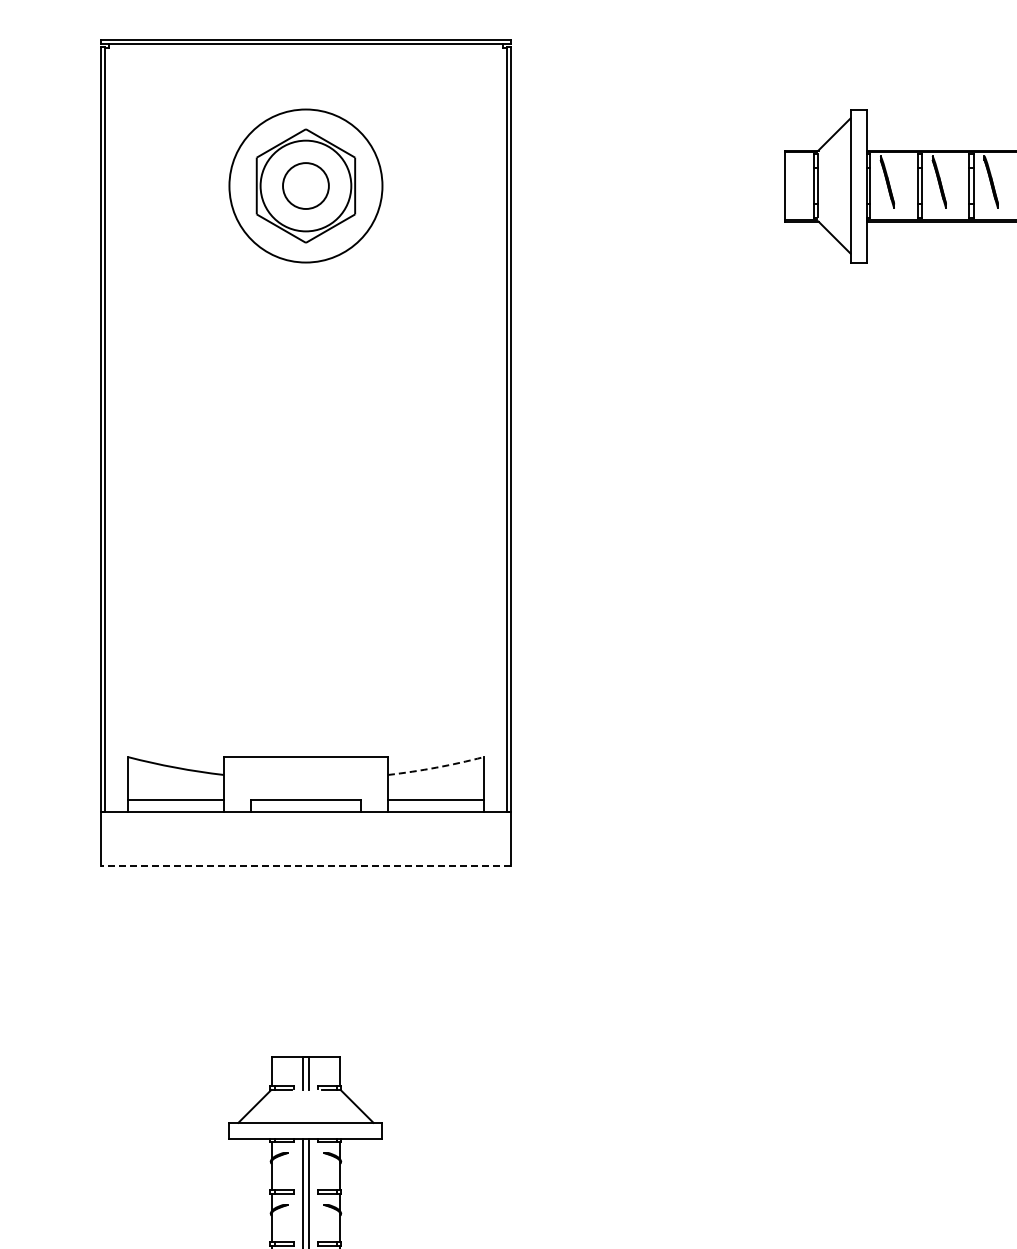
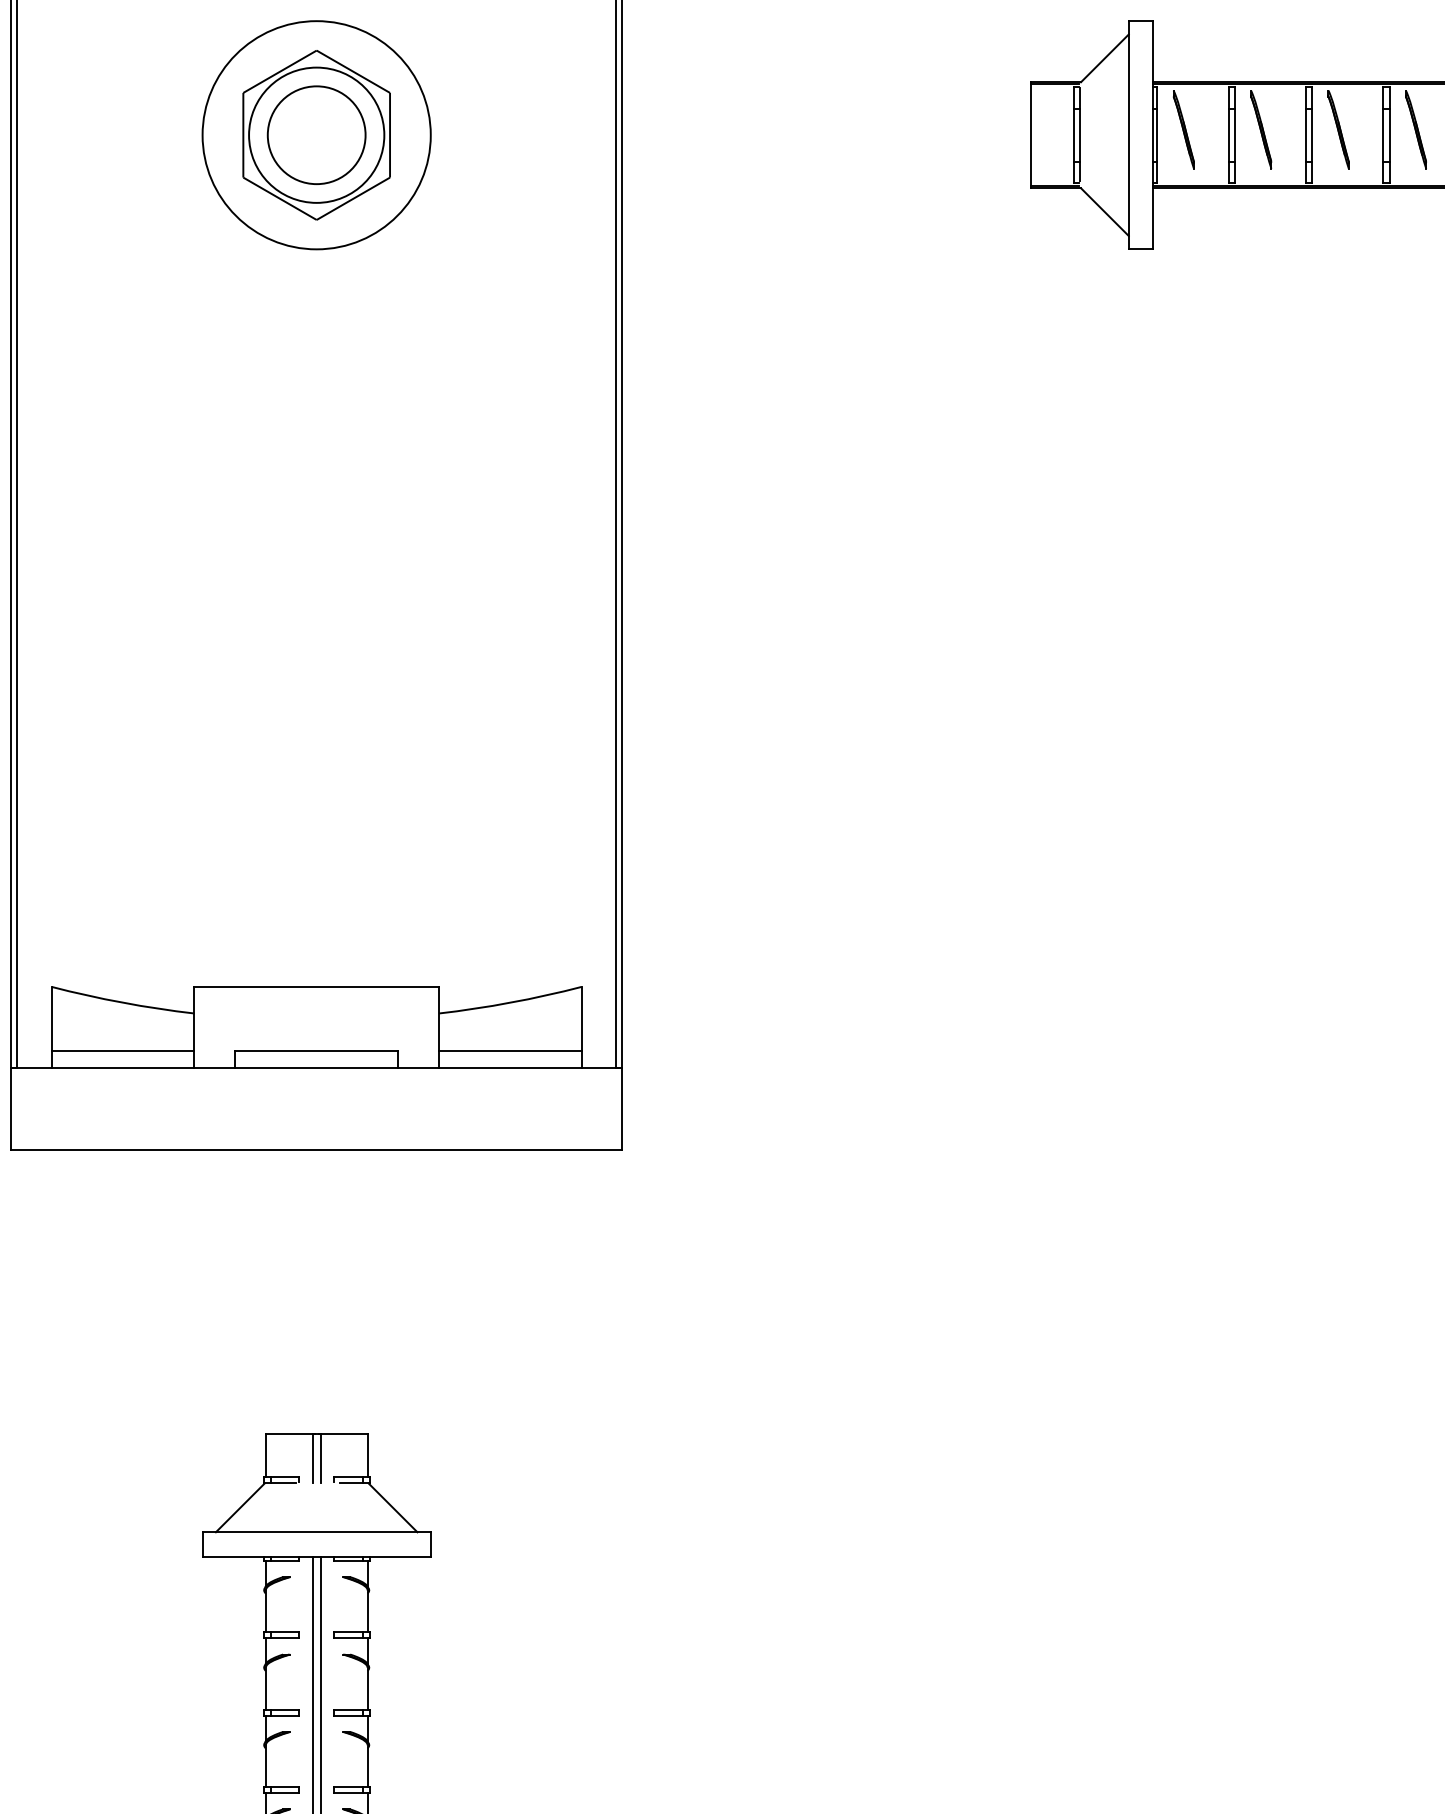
circle: (305, 185) -> (315, 134), size x1.43
arc: (436, 767) -> (511, 1002), dashed -> solid
line: (305, 866) -> (315, 1149), dashed -> solid

